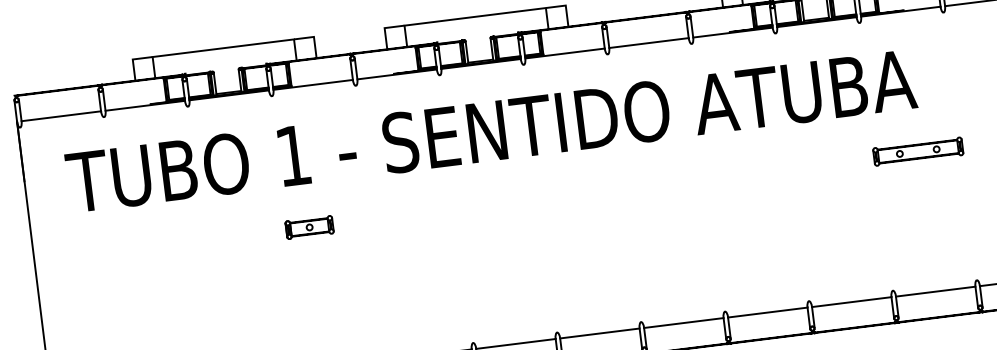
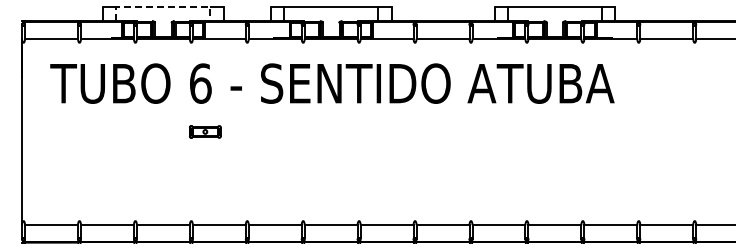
line: (223, 48) -> (163, 7), solid -> dashed
part: (917, 151) -> (610, 131), removed
text: (293, 155) -> (200, 83), 1 -> 6

